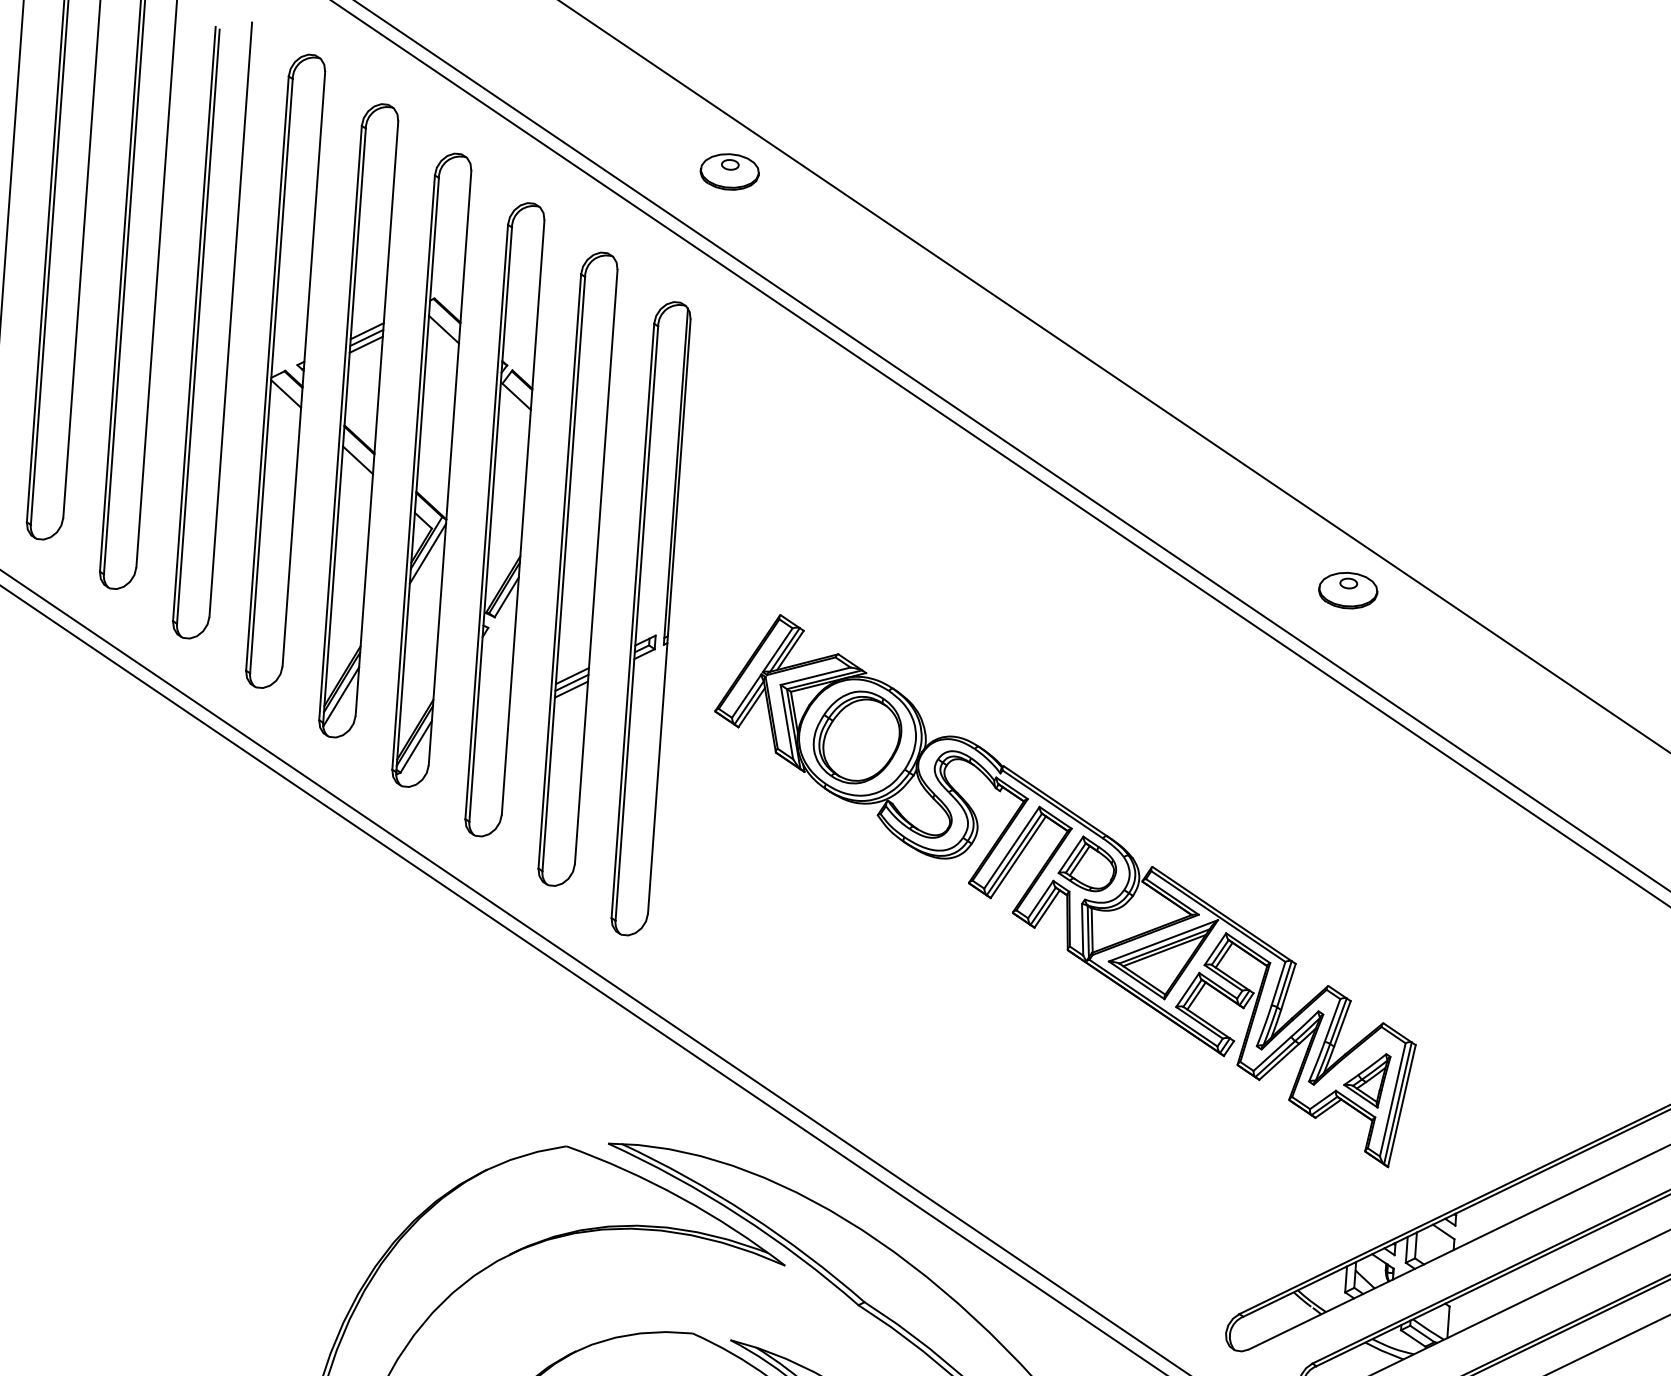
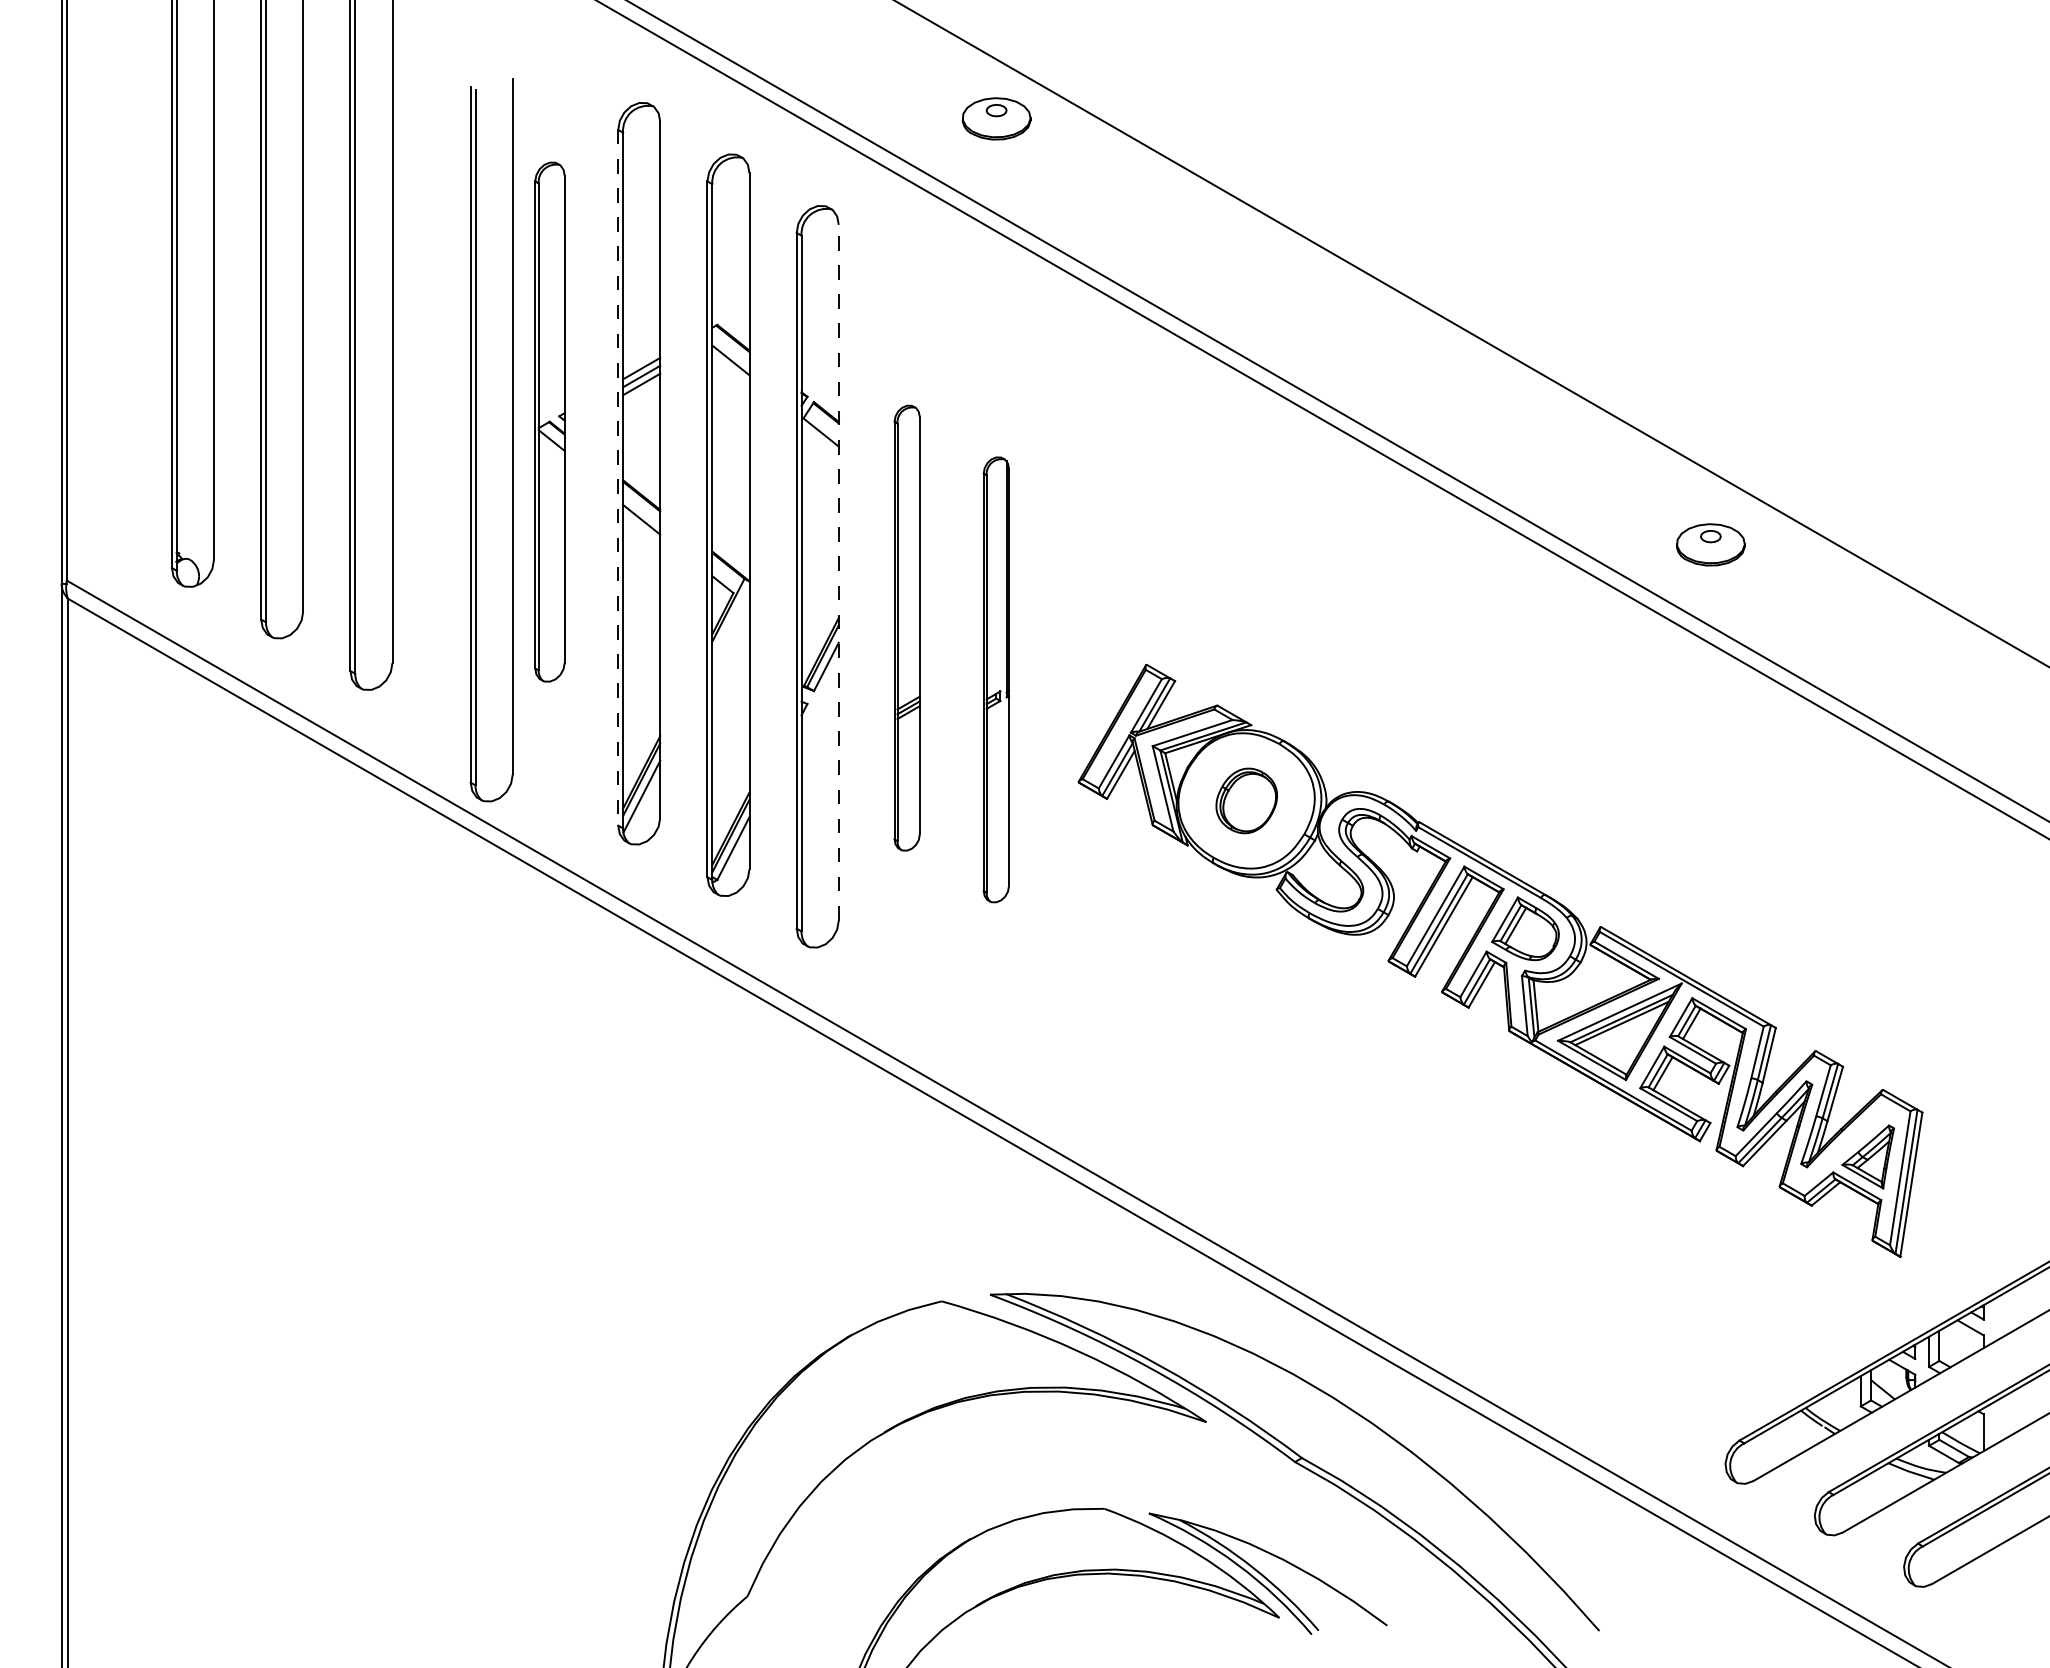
part: (729, 171) -> (996, 118), moved
part: (198, 329) -> (476, 440), moved
part: (285, 370) -> (549, 421), size x0.7
line: (340, 422) -> (618, 477), solid -> dashed
line: (522, 517) -> (838, 572), solid -> dashed
line: (427, 553) -> (730, 622), removed
part: (578, 568) -> (907, 627), size x0.6
part: (1347, 590) -> (1710, 544), moved
part: (651, 618) -> (996, 679), size x0.6
part: (857, 737) -> (1246, 800), size x0.6

